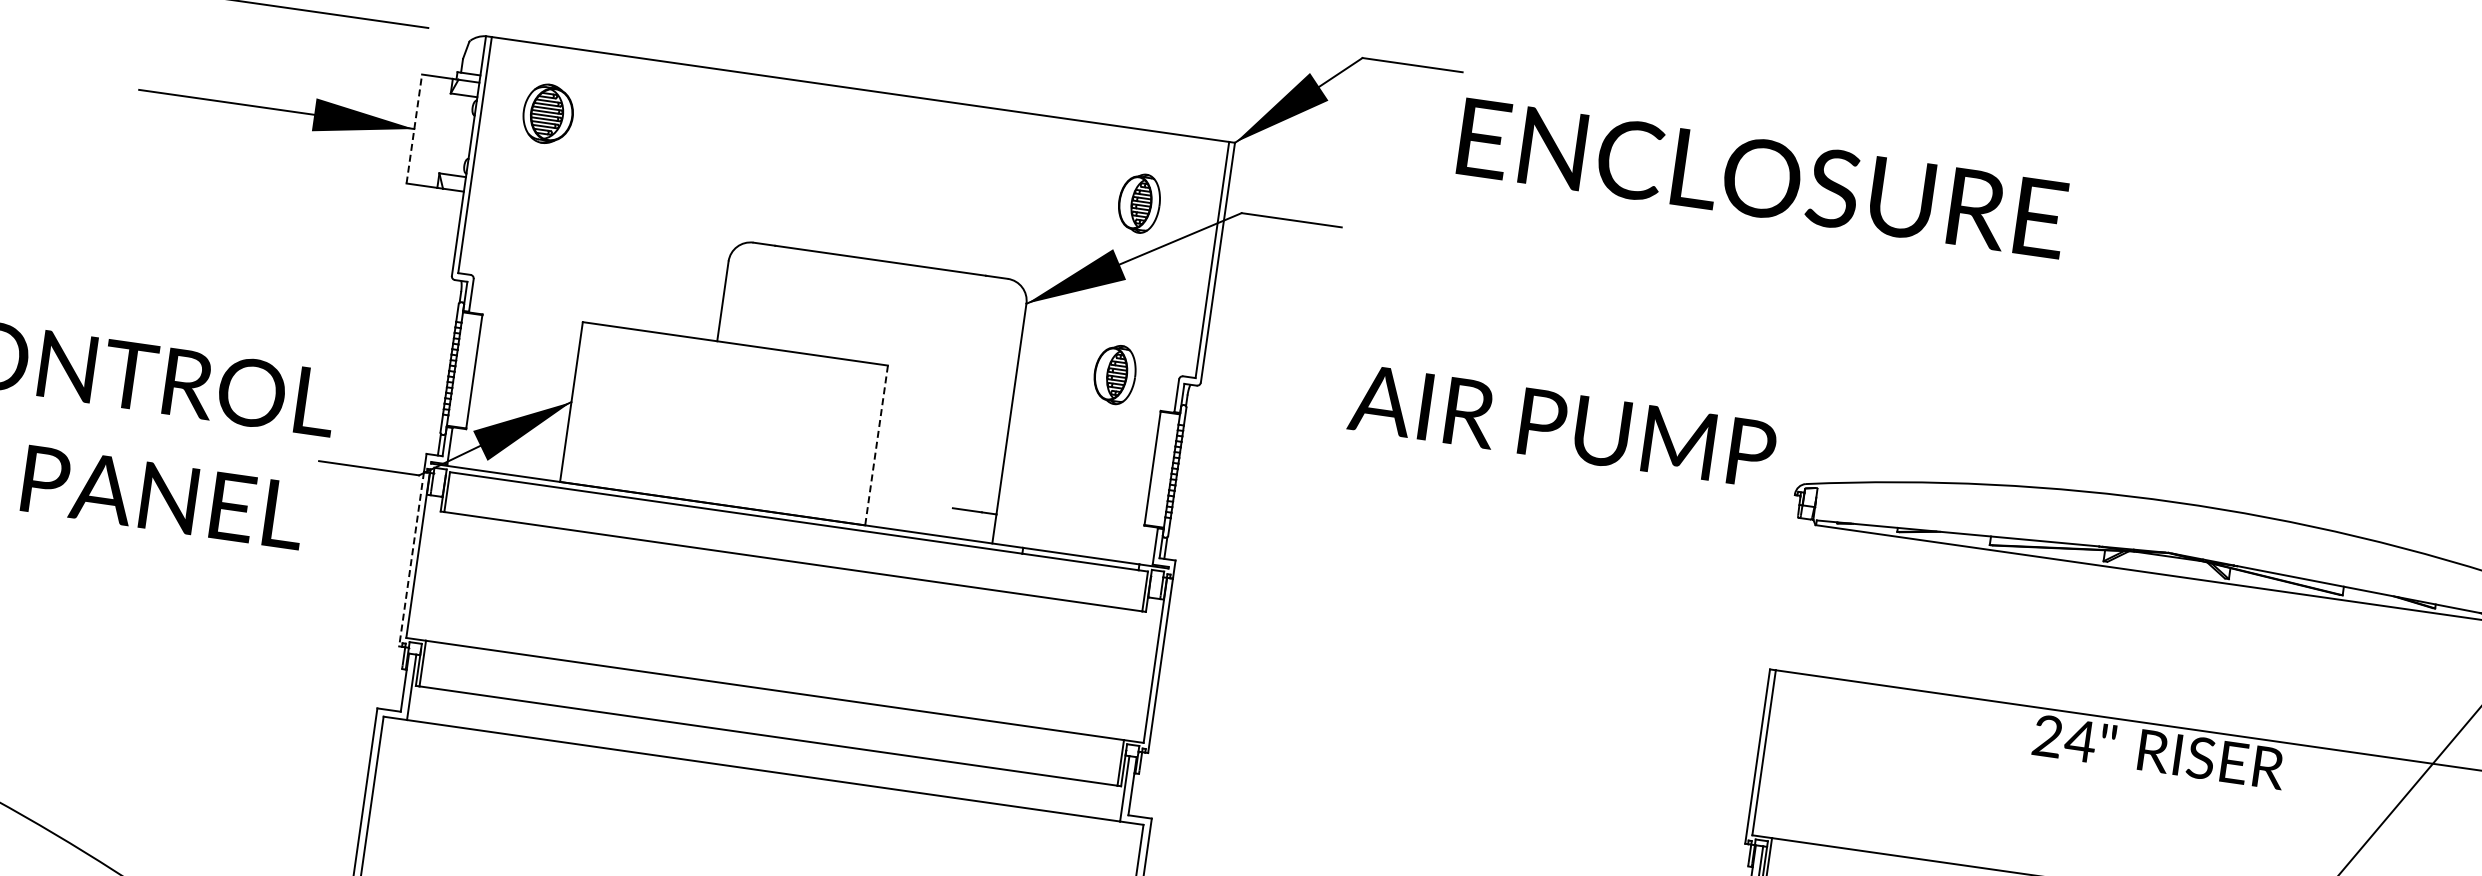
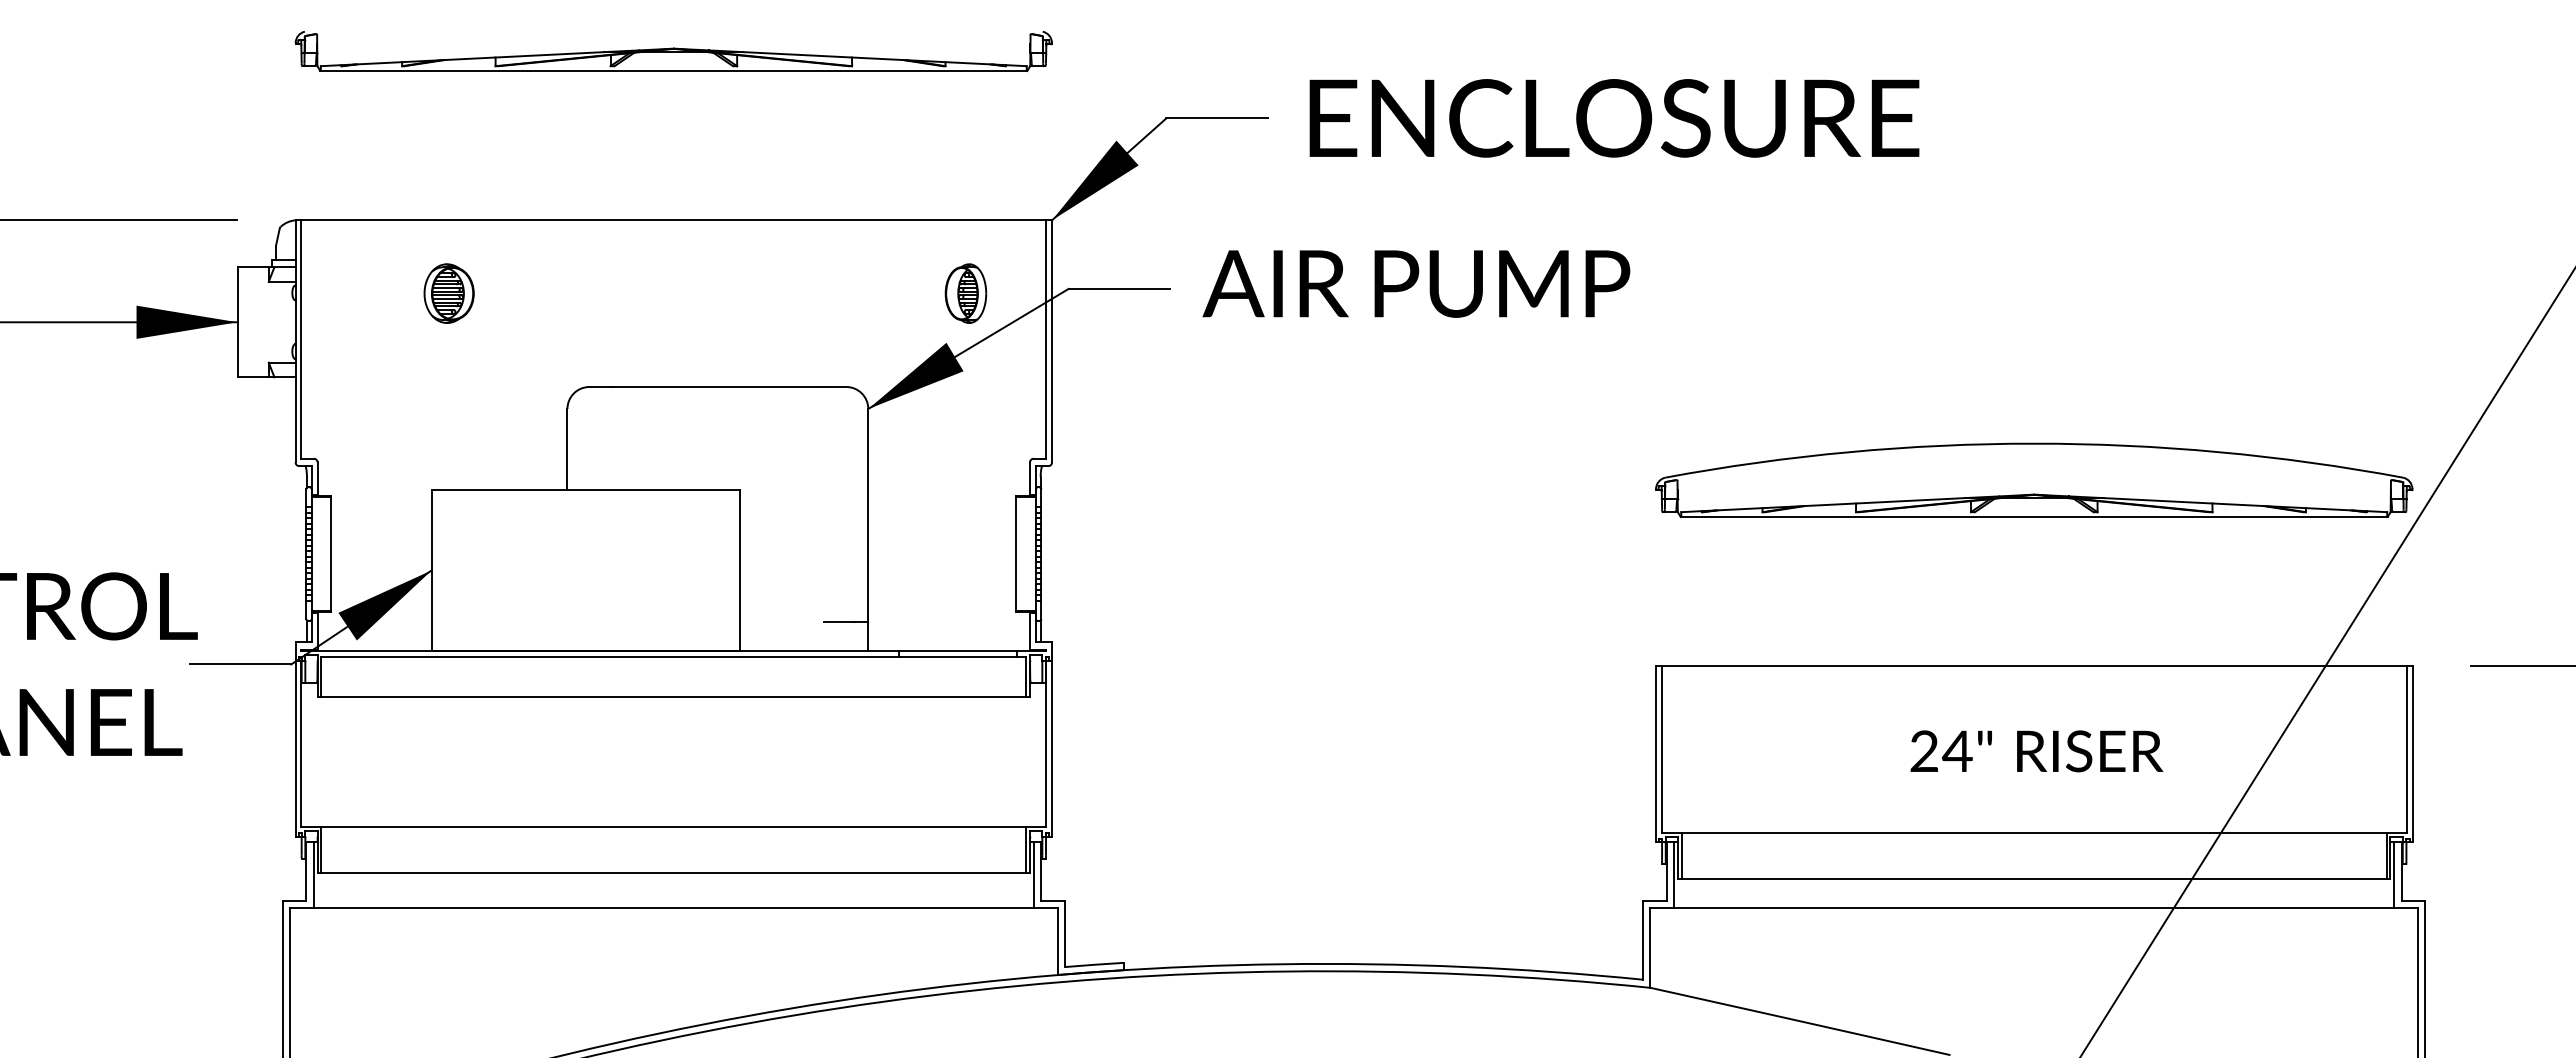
part: (547, 113) -> (448, 293), moved
line: (414, 128) -> (237, 321), dashed -> solid
text: (1762, 178) -> (1614, 118), moved
part: (1114, 374) -> (965, 466), removed
text: (1562, 426) -> (1416, 283), moved
line: (876, 445) -> (739, 570), dashed -> solid
line: (411, 560) -> (295, 749), dashed -> solid
text: (2158, 752) -> (2036, 751), moved

